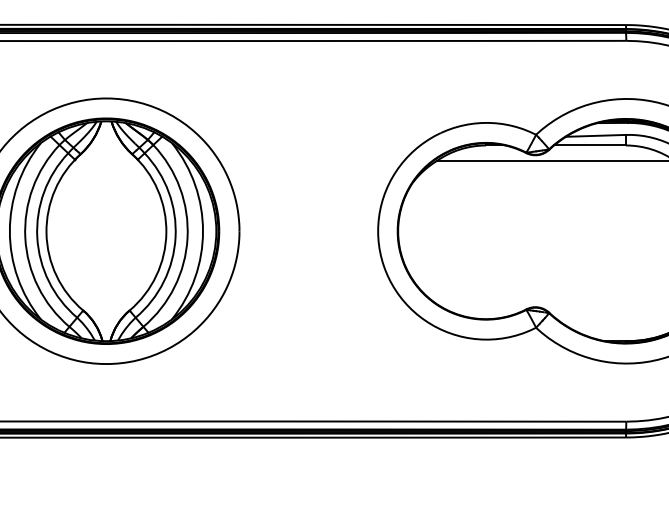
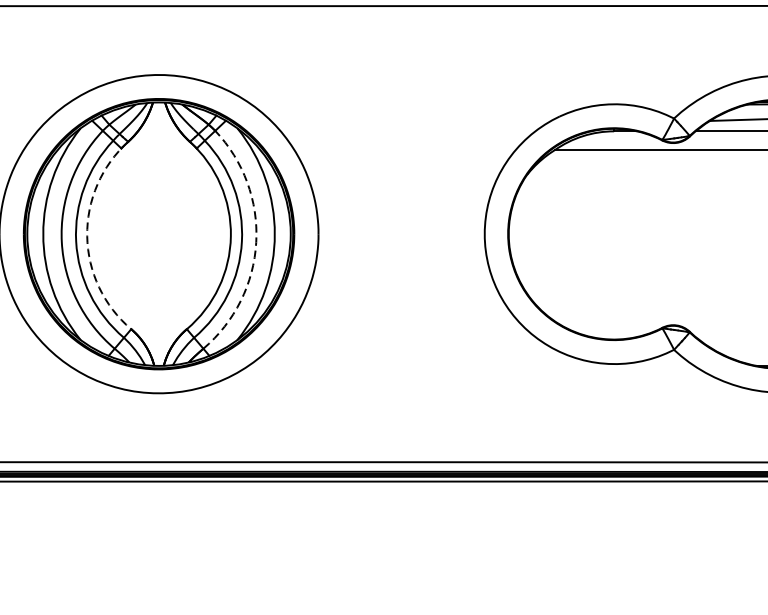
arc: (46, 232) -> (87, 235), solid -> dashed
arc: (187, 238) -> (256, 242), solid -> dashed

